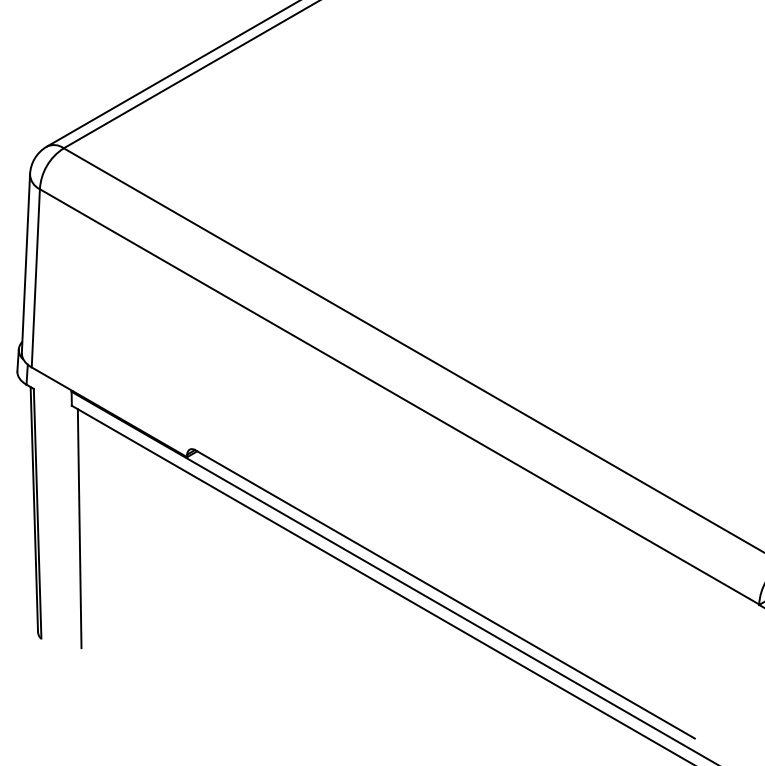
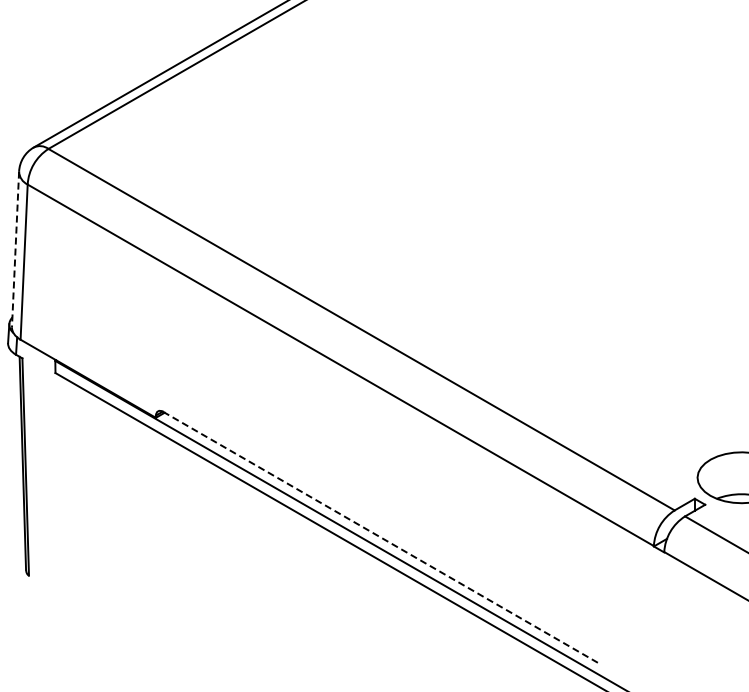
line: (25, 263) -> (15, 249), solid -> dashed
line: (78, 529) -> (61, 480), removed
line: (445, 594) -> (380, 537), solid -> dashed

